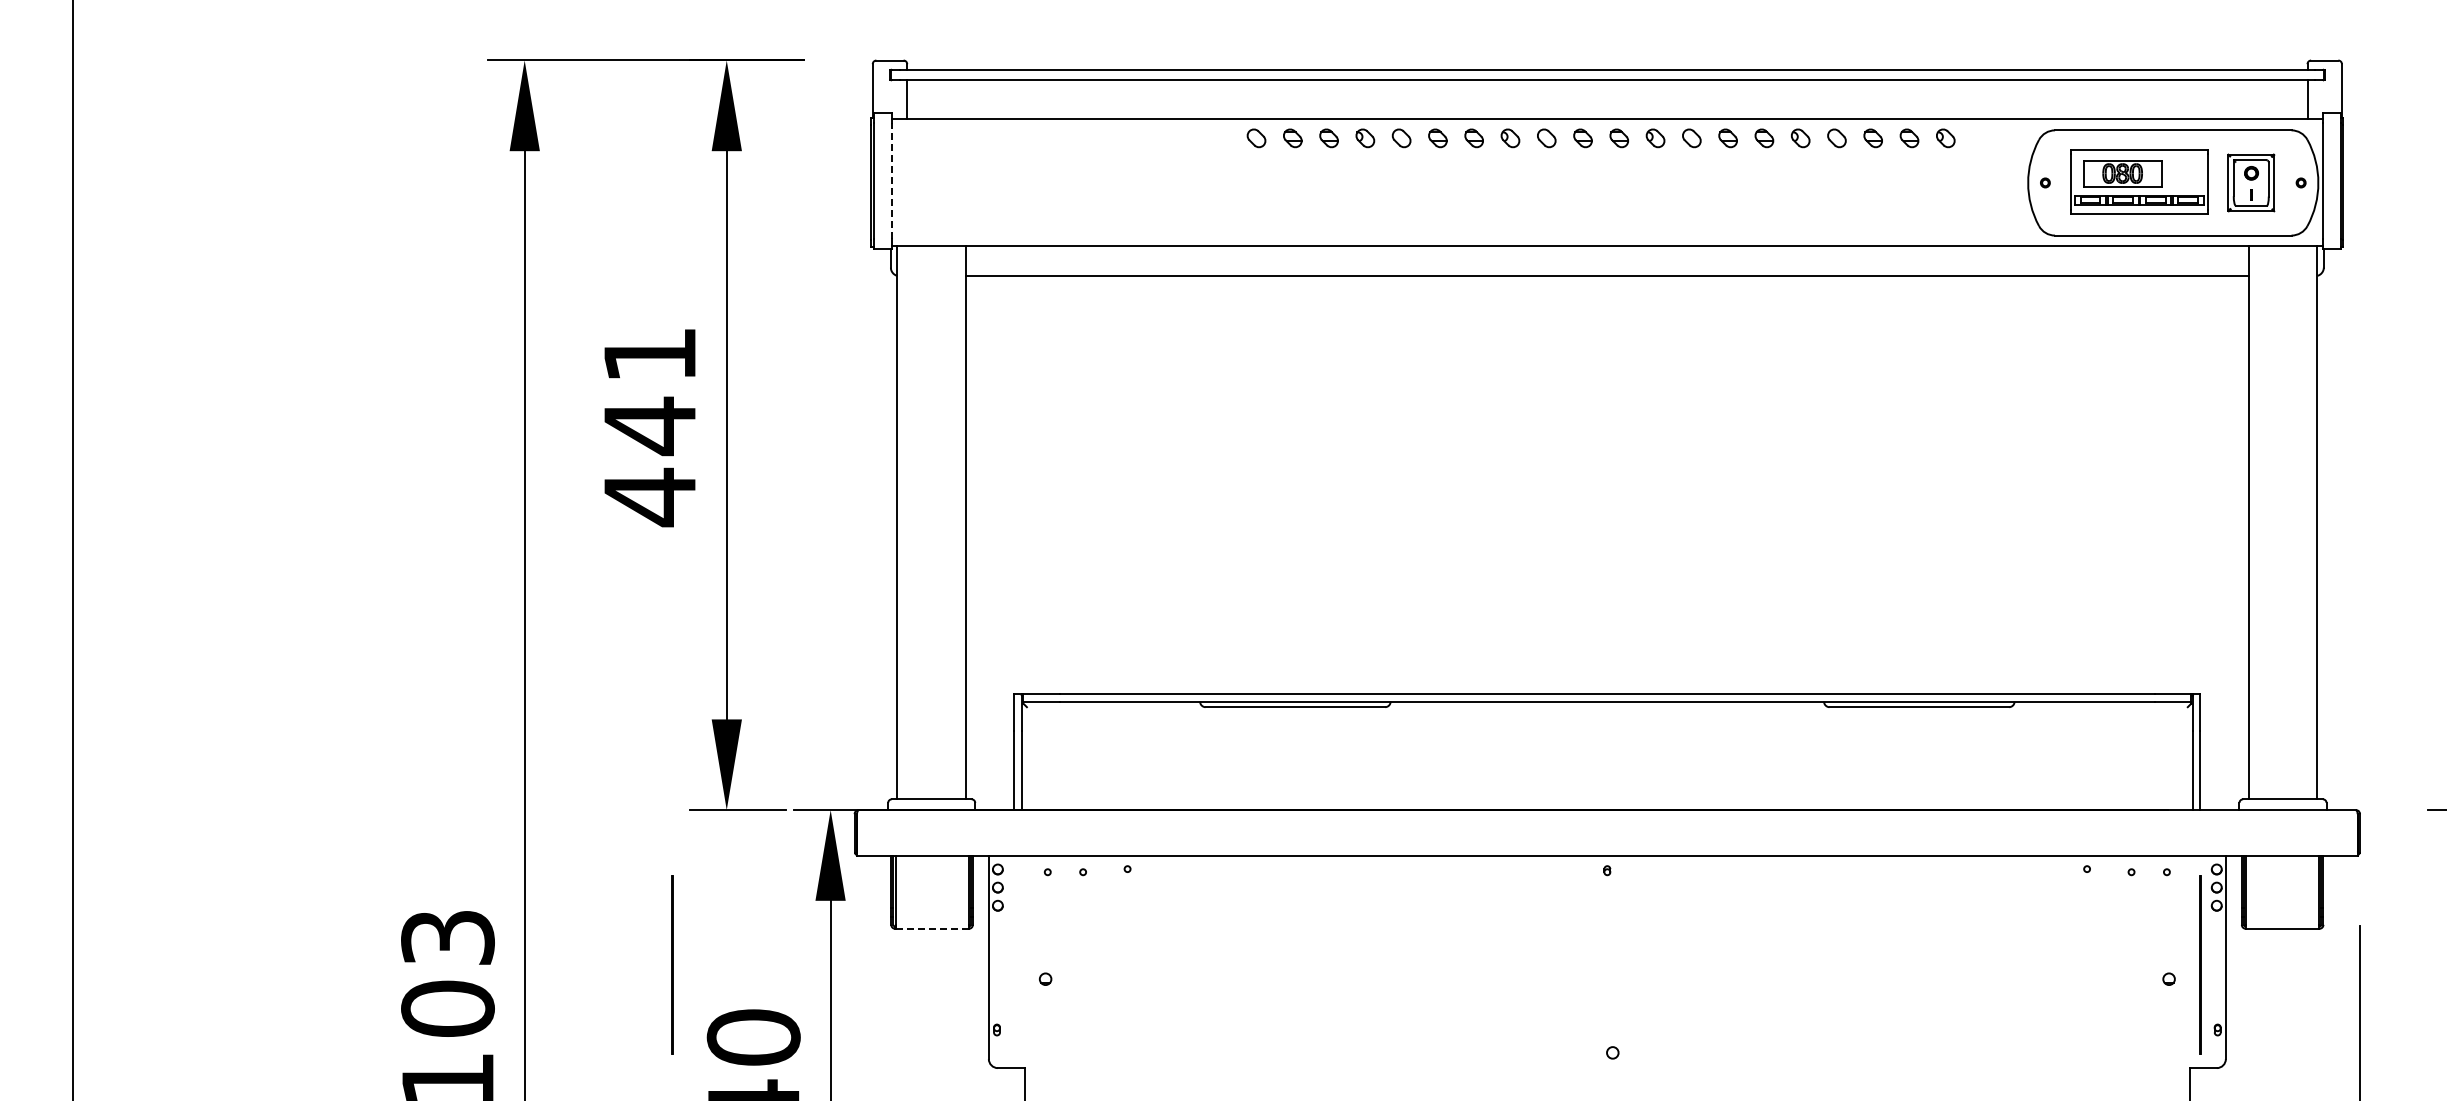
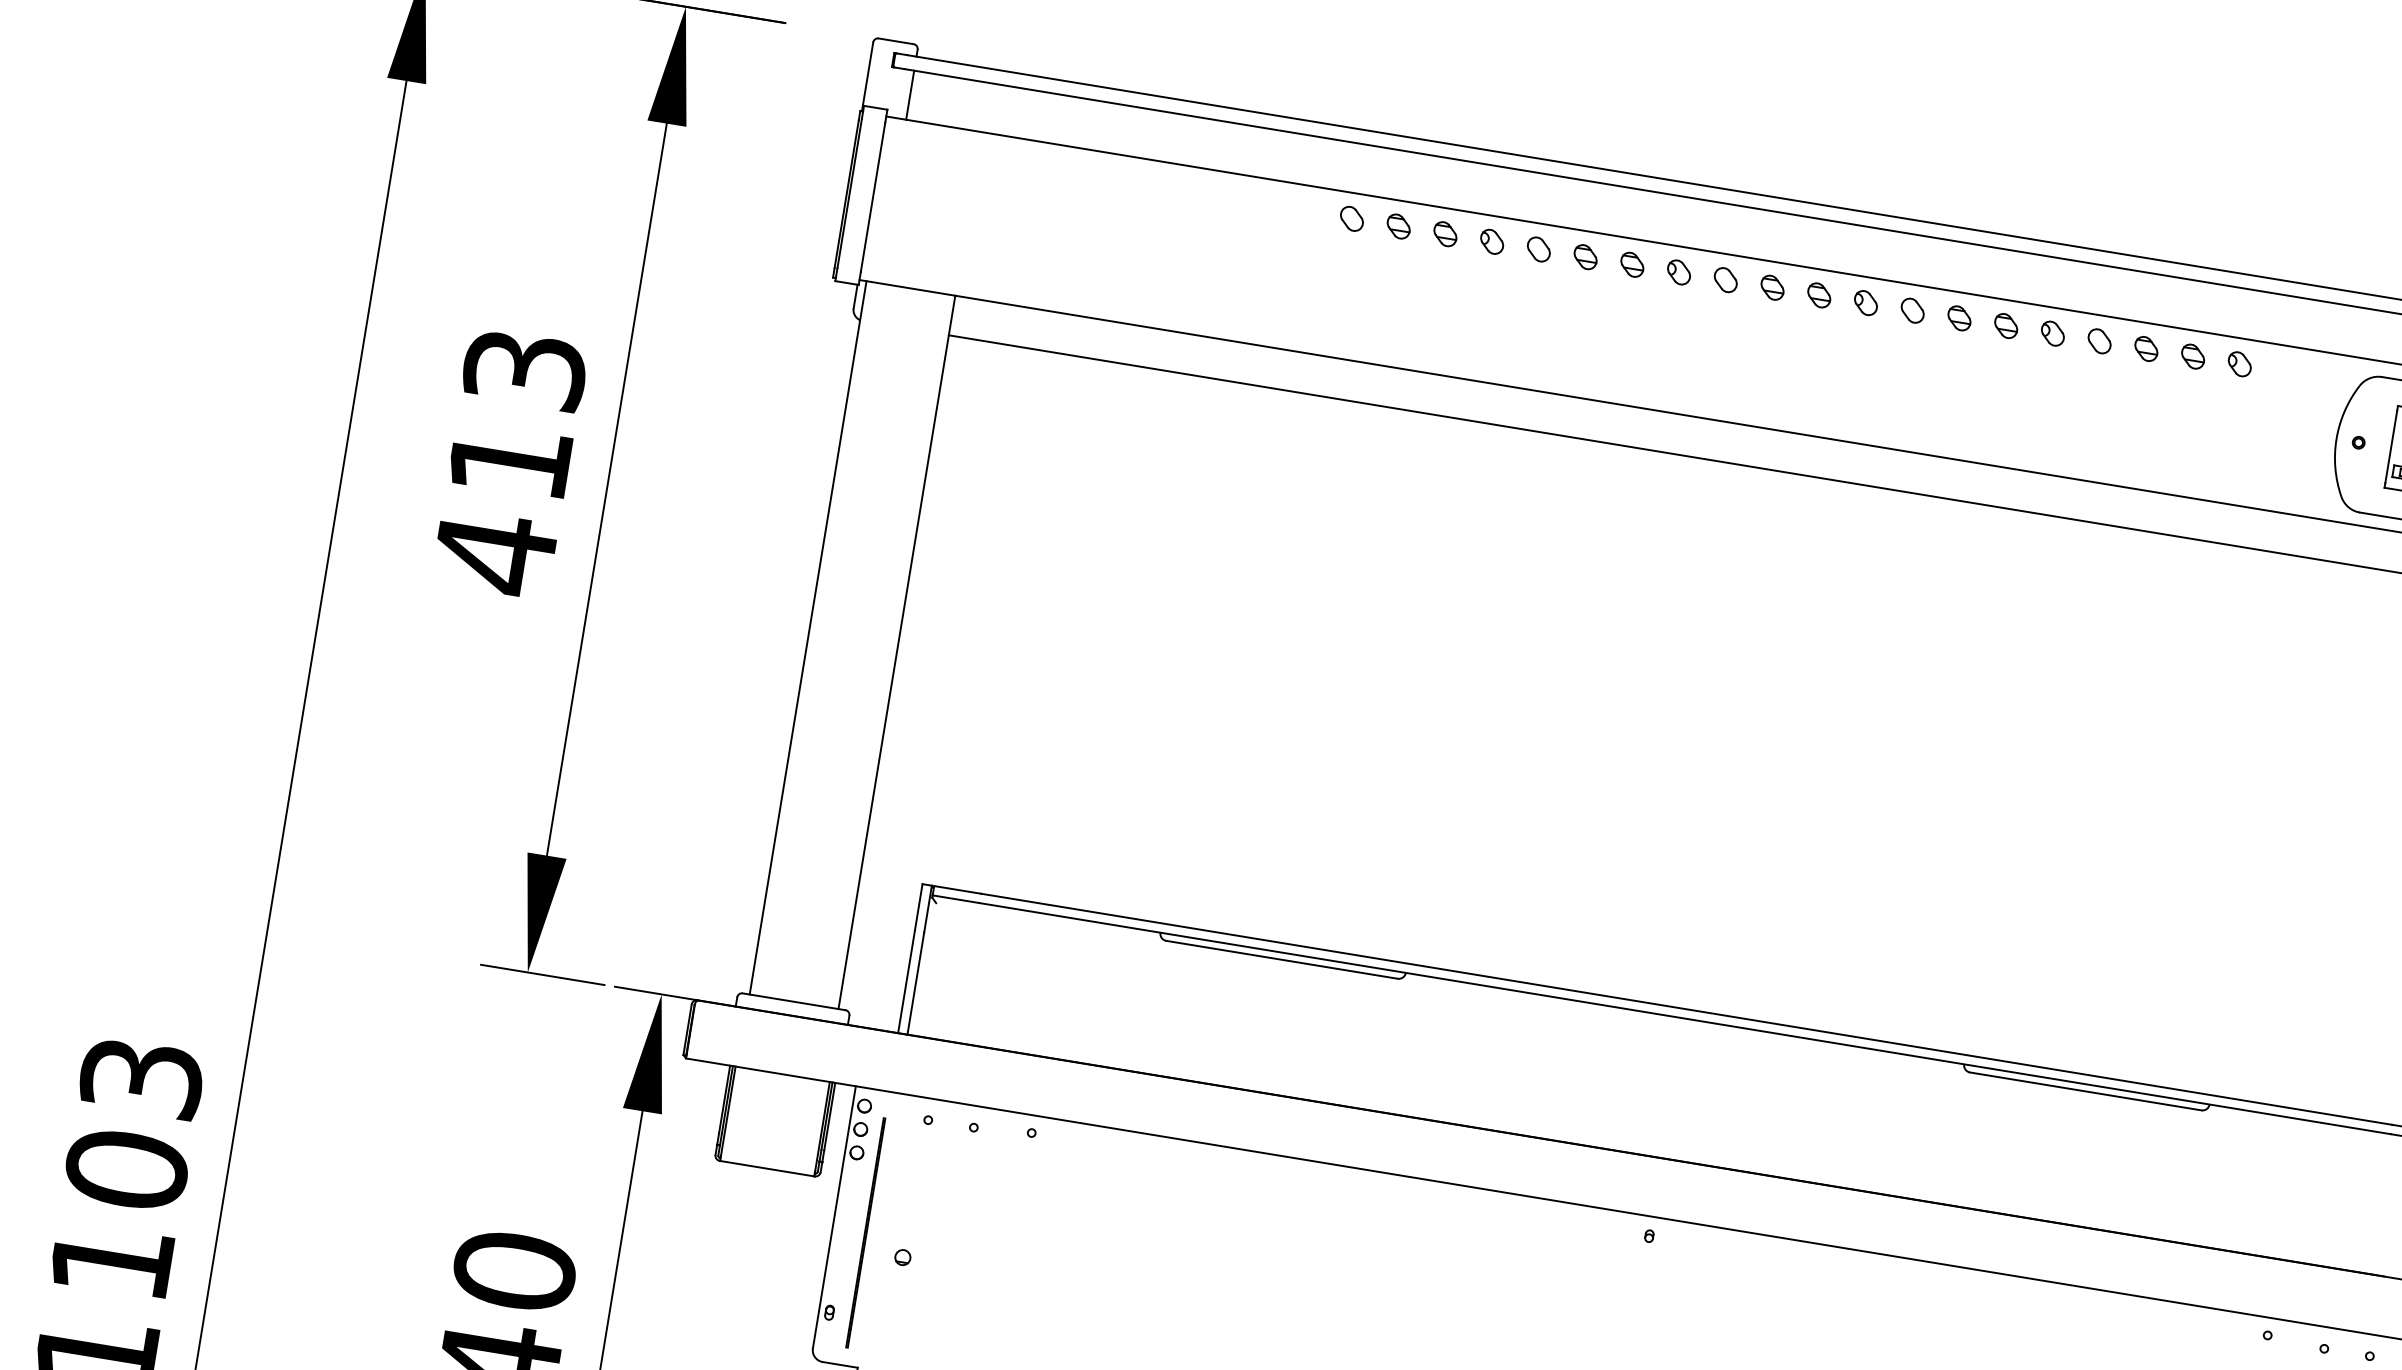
line: (891, 181) -> (872, 197), dashed -> solid
text: (650, 392) -> (517, 418), 441 -> 413
line: (932, 928) -> (767, 1168), dashed -> solid
line: (672, 964) -> (865, 1232), moved

